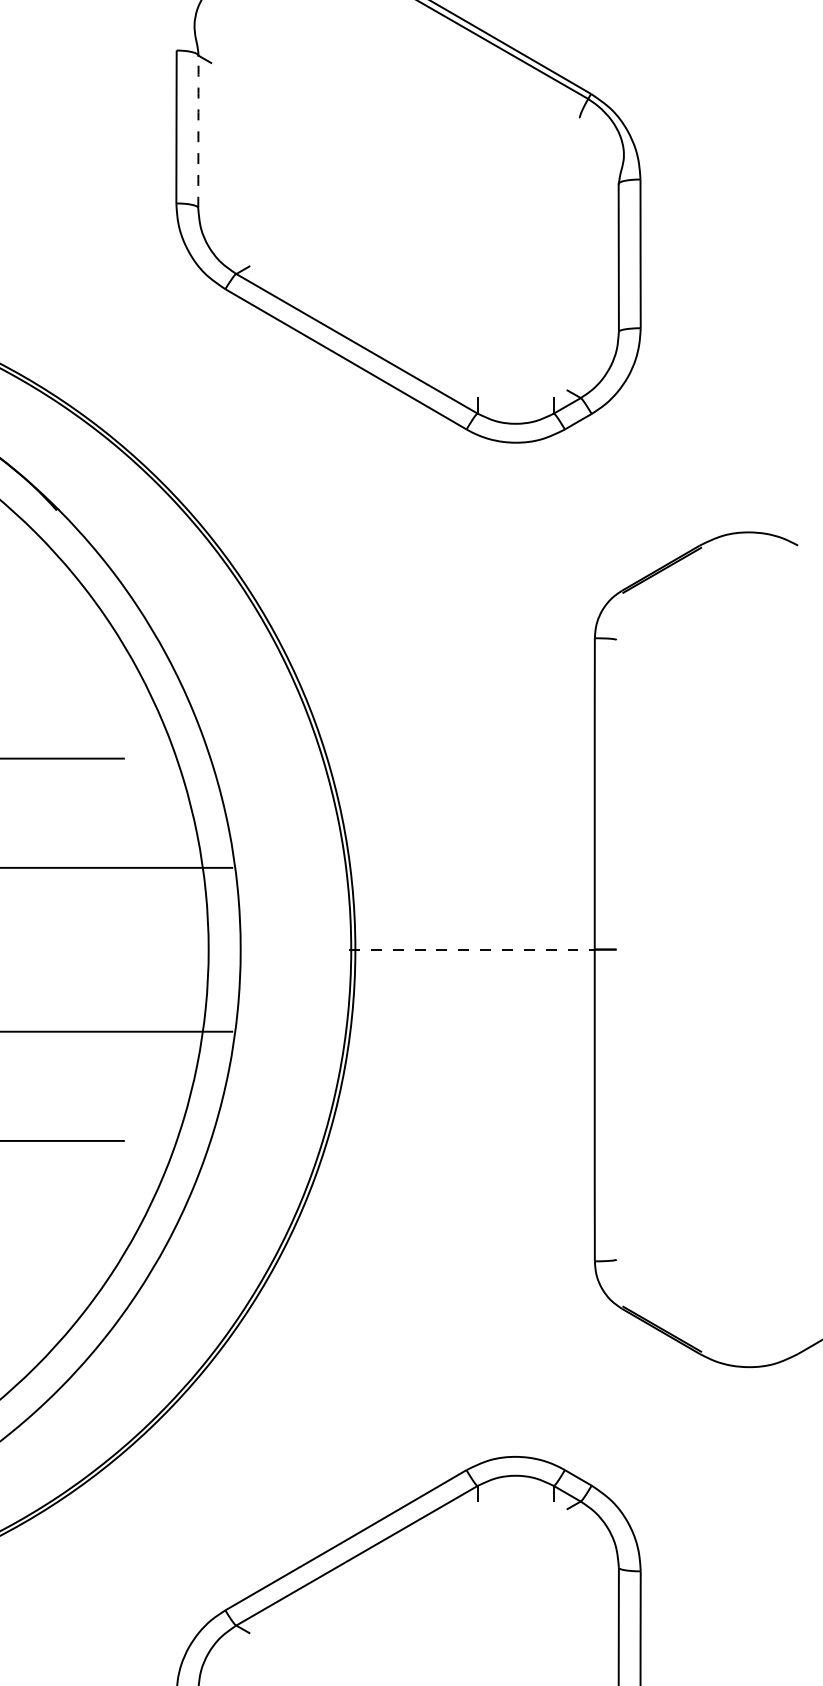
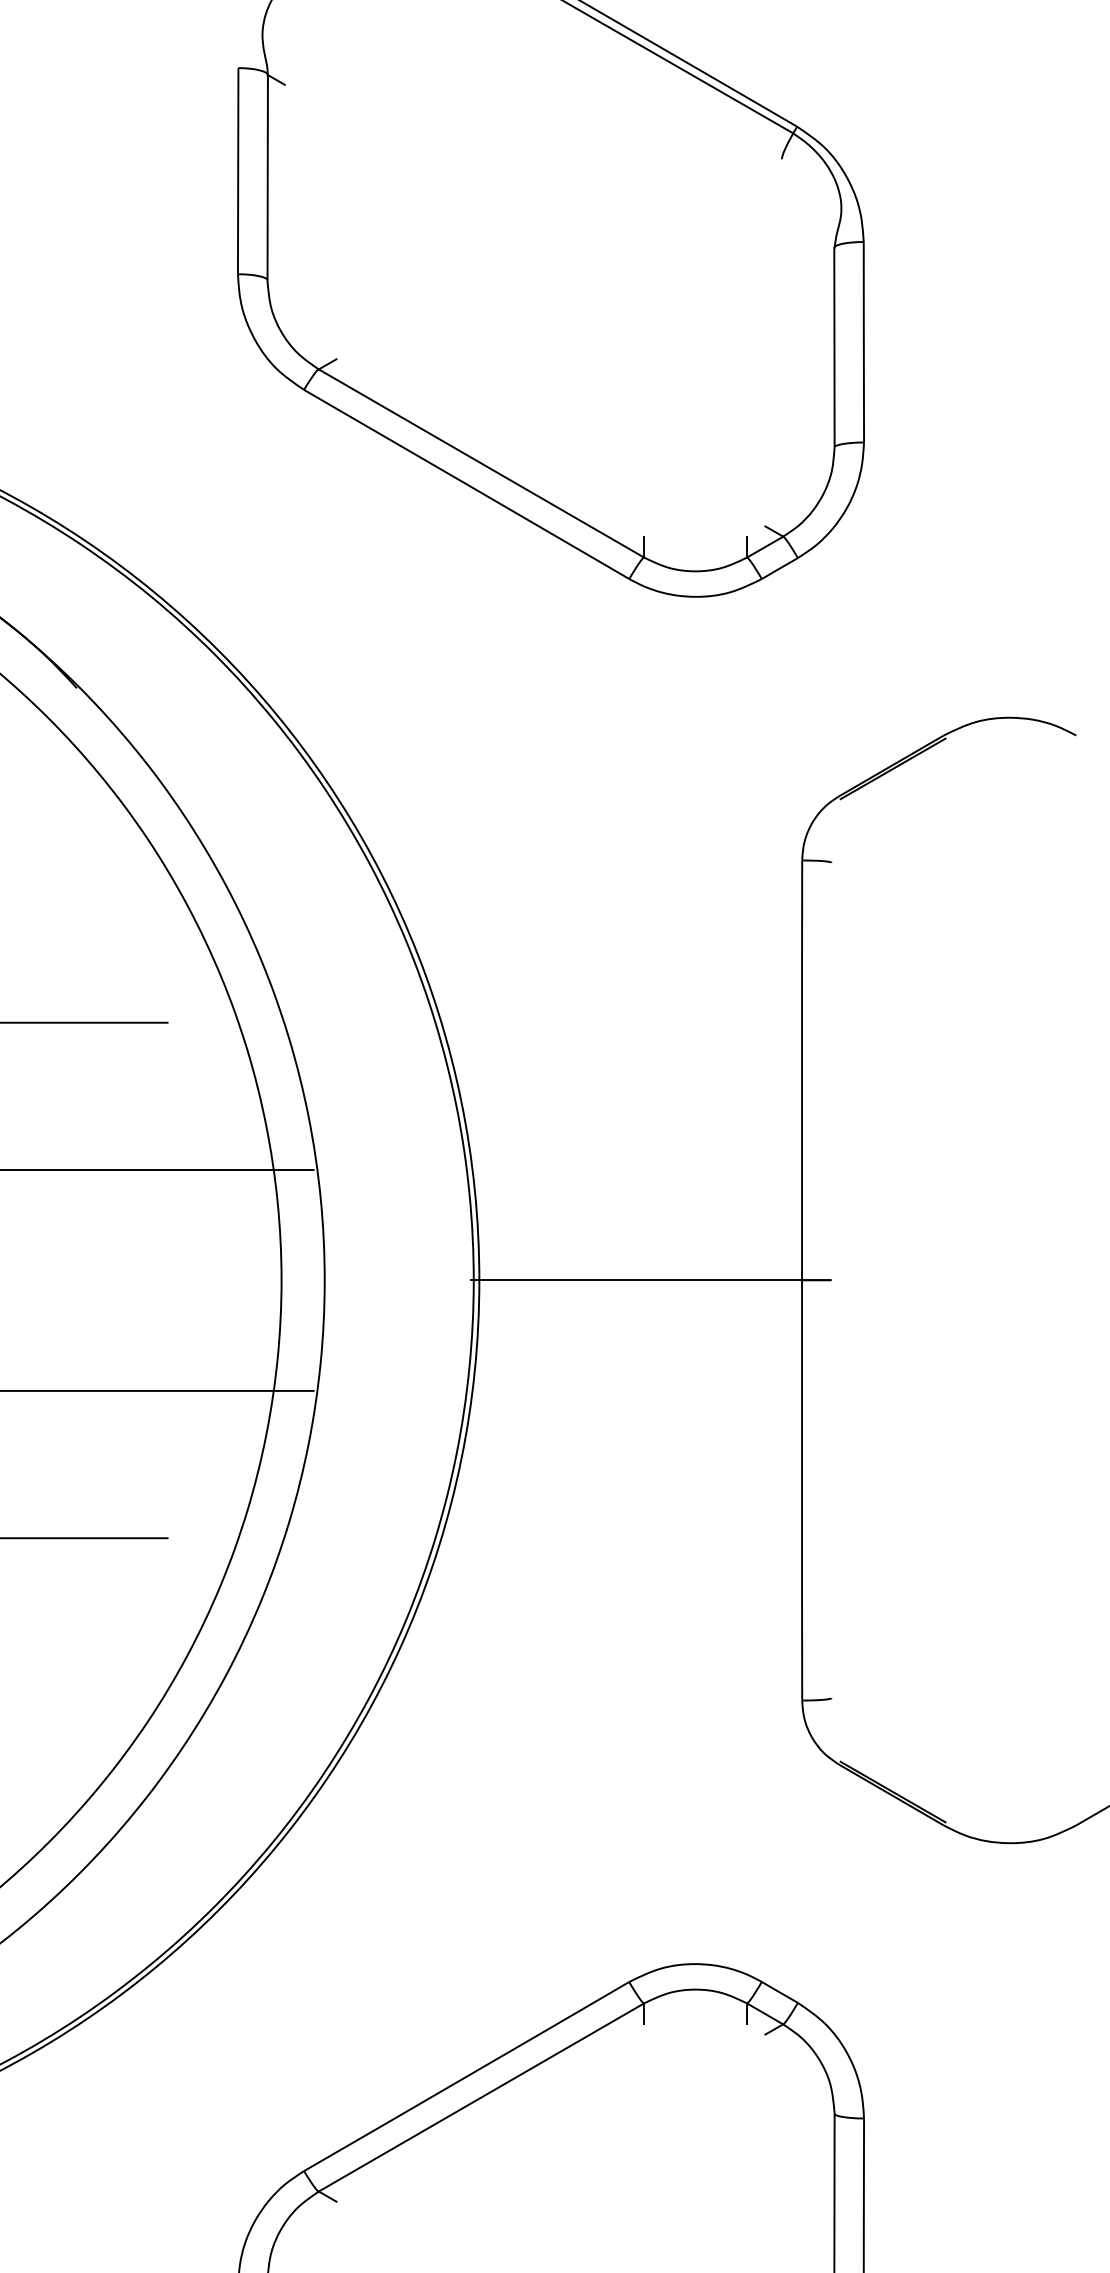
arc: (198, 131) -> (267, 177), dashed -> solid
line: (471, 949) -> (635, 1280), dashed -> solid

